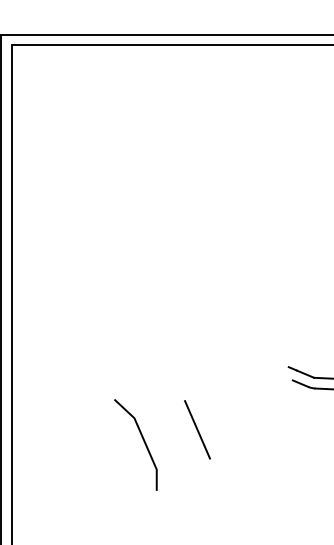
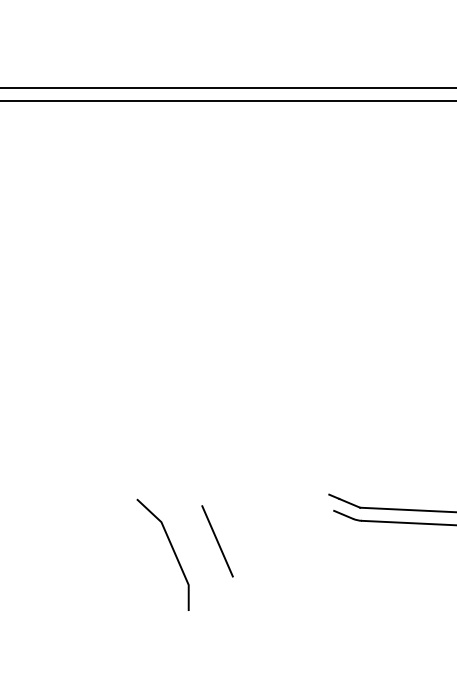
line: (197, 429) -> (217, 541), moved
line: (143, 441) -> (172, 550), moved

